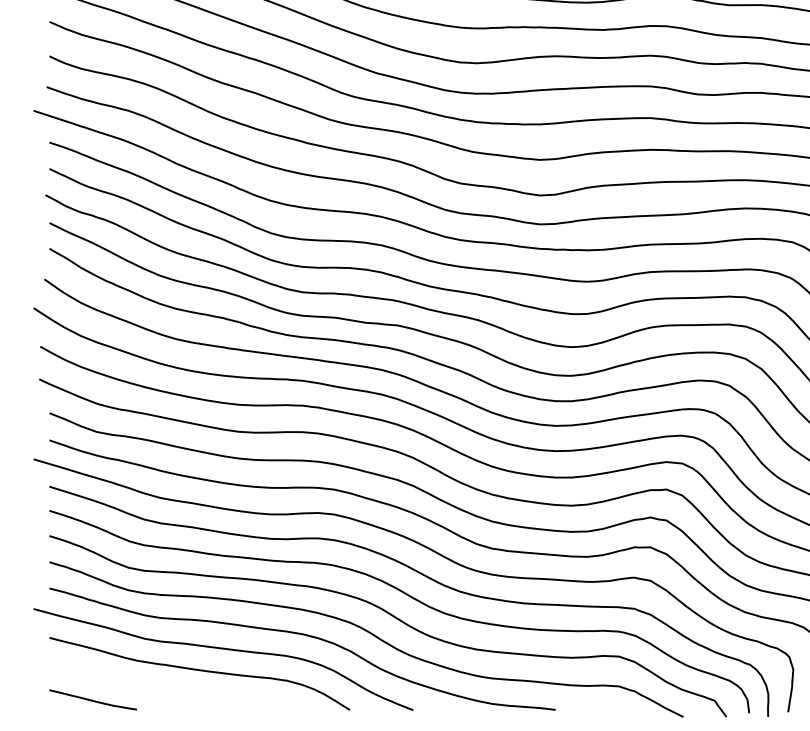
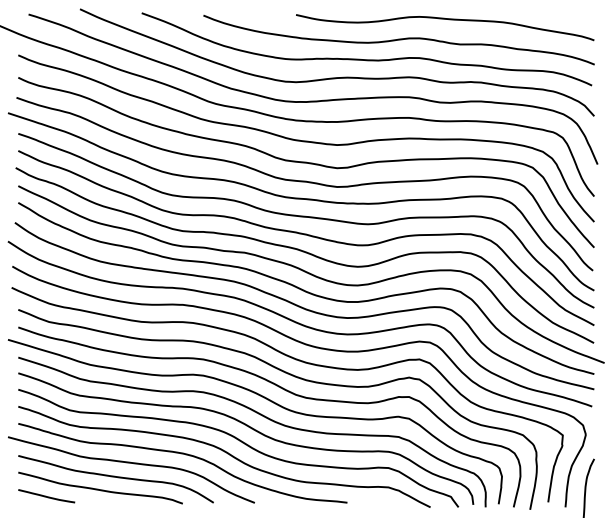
curve: (175, 689) -> (100, 489), added

